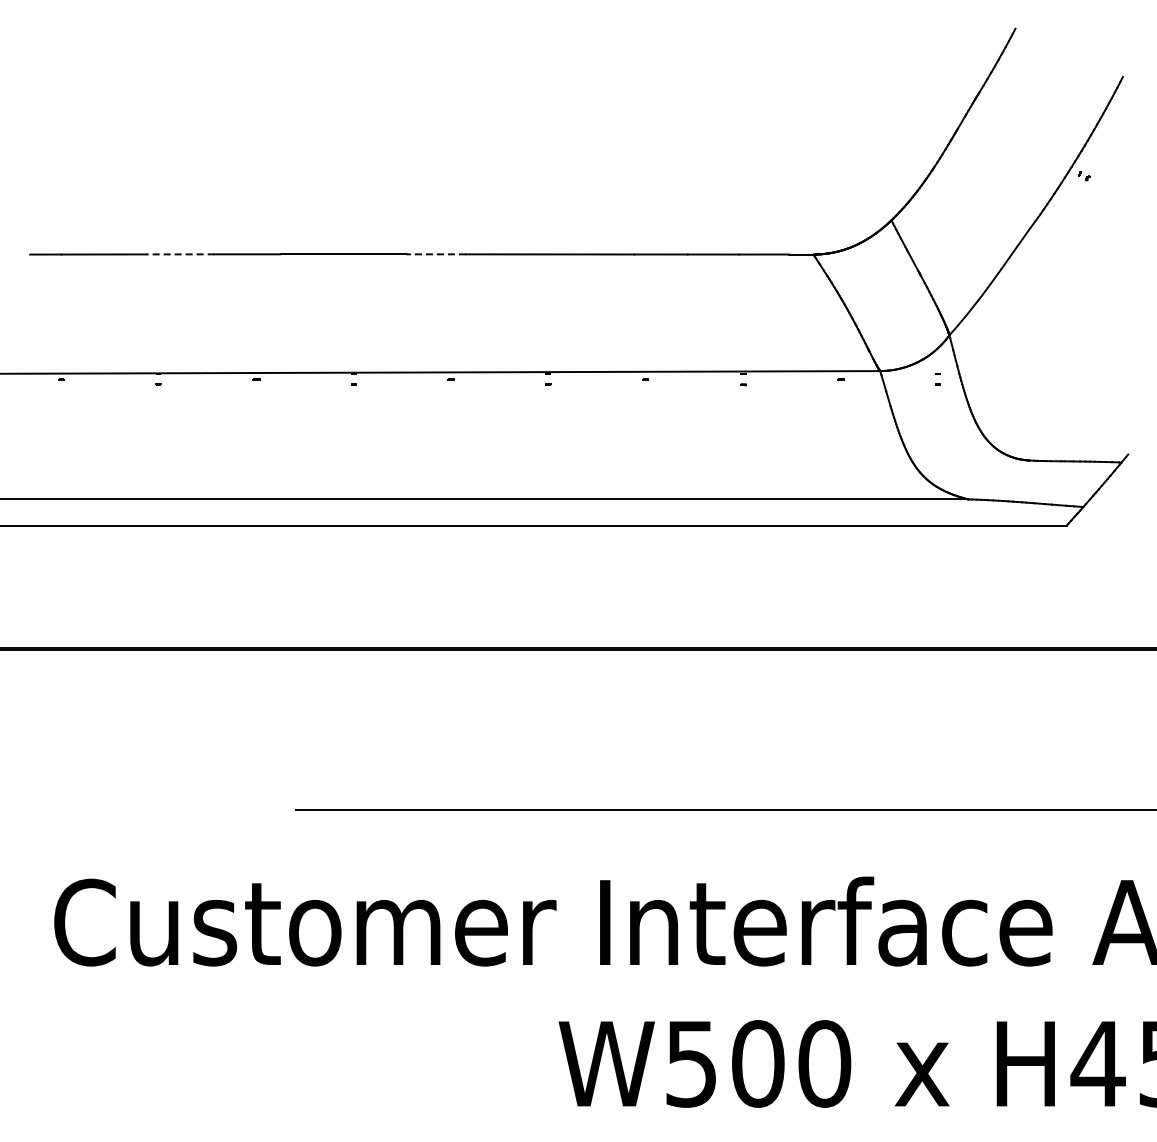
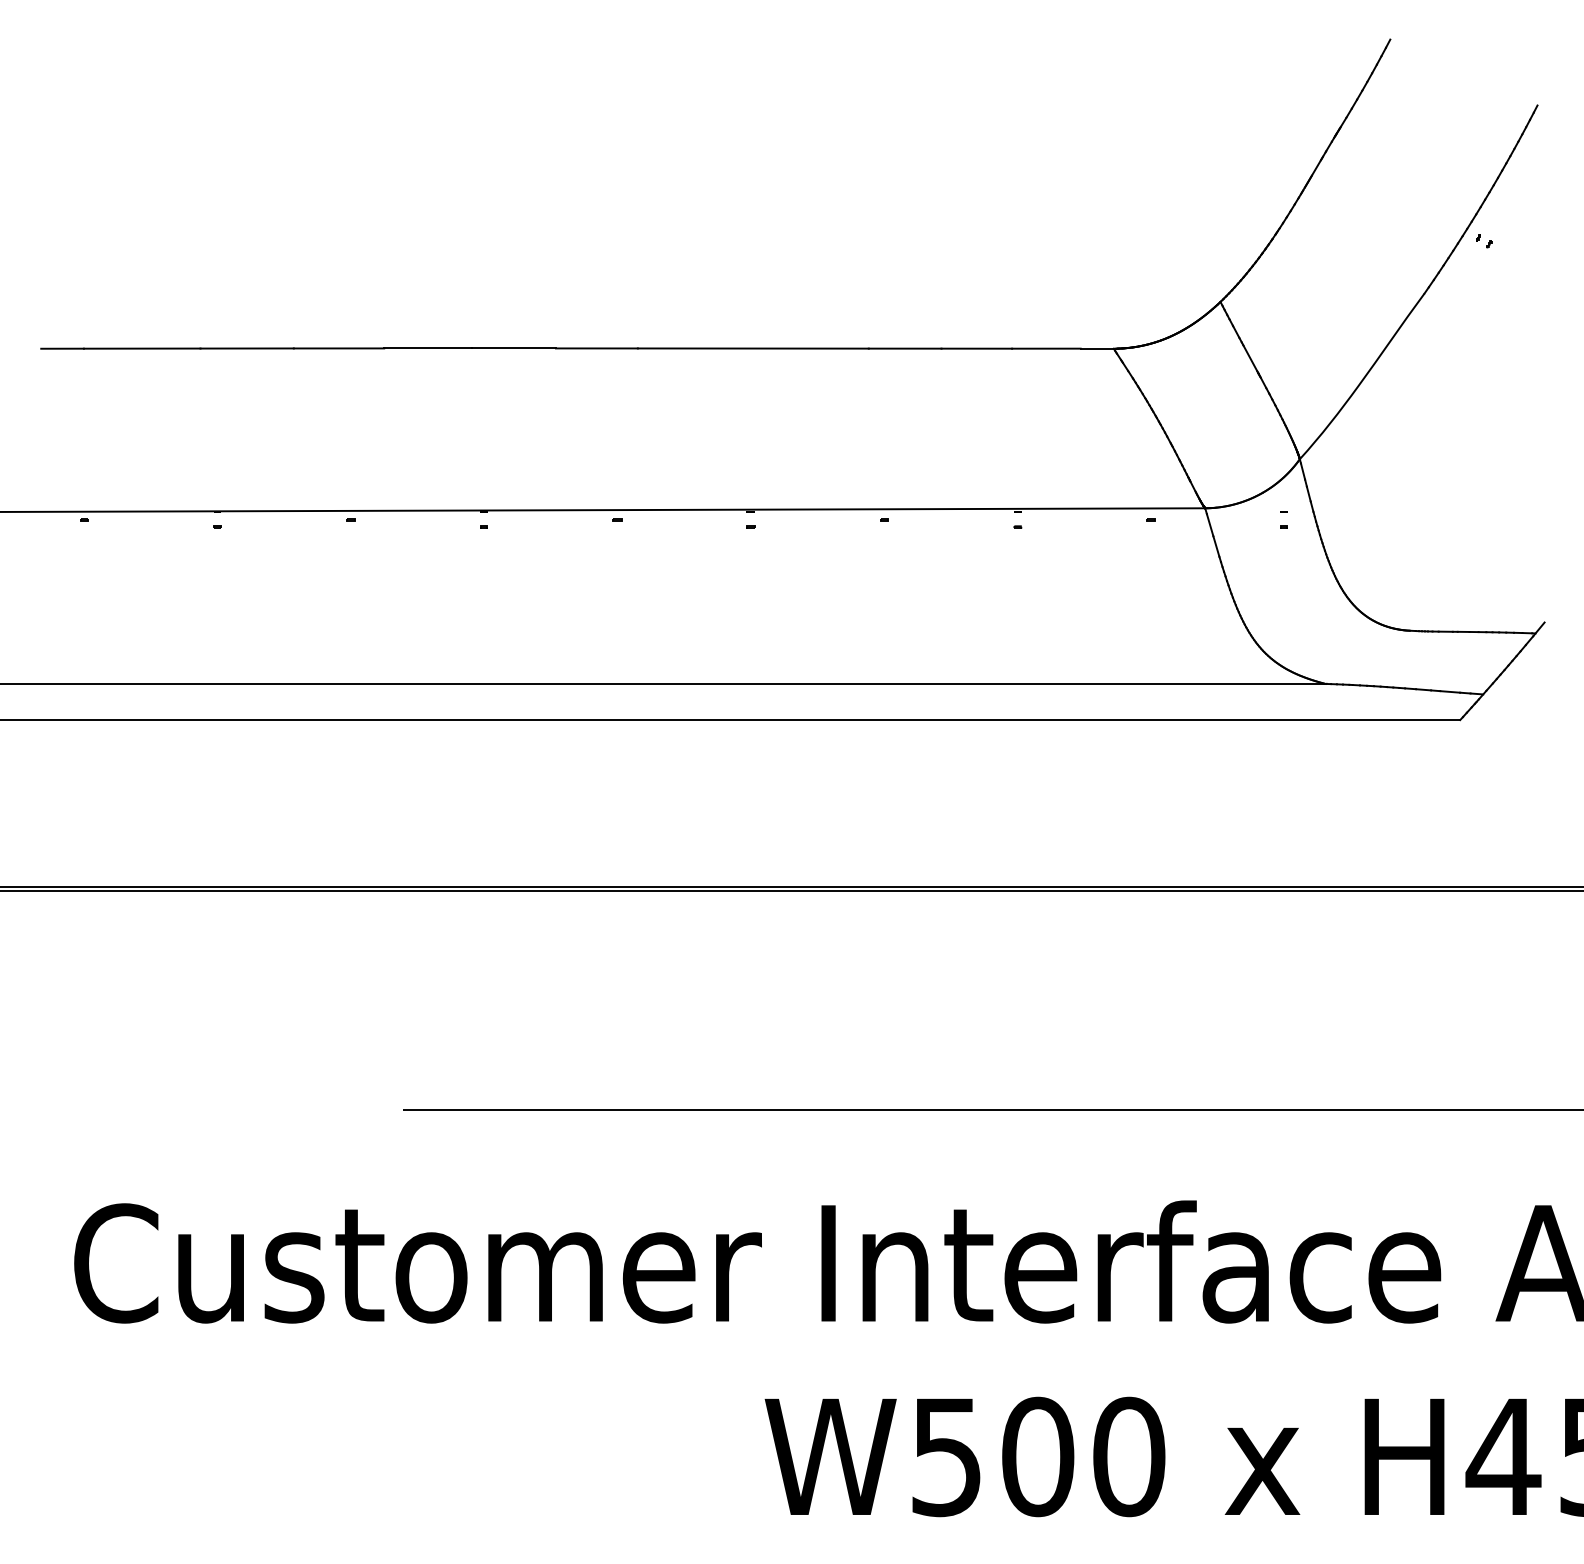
line: (180, 254) -> (247, 348), dashed -> solid
line: (436, 254) -> (597, 348), dashed -> solid

